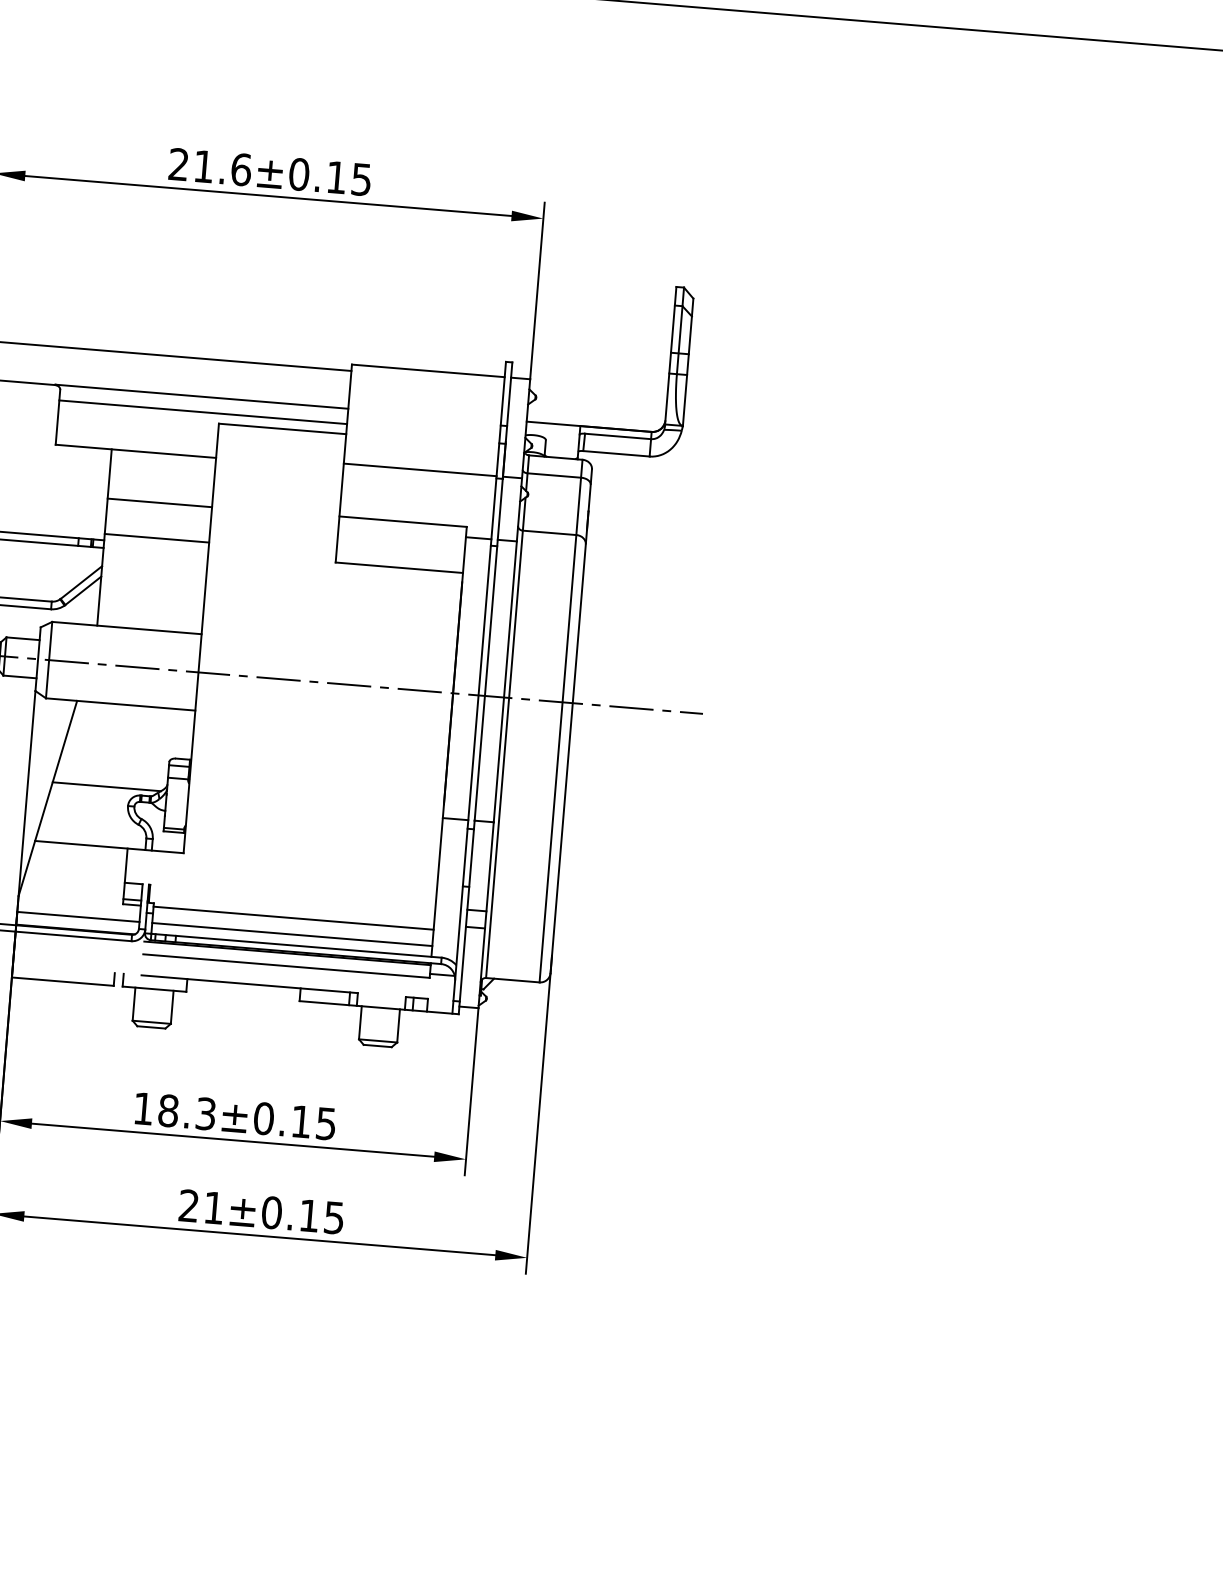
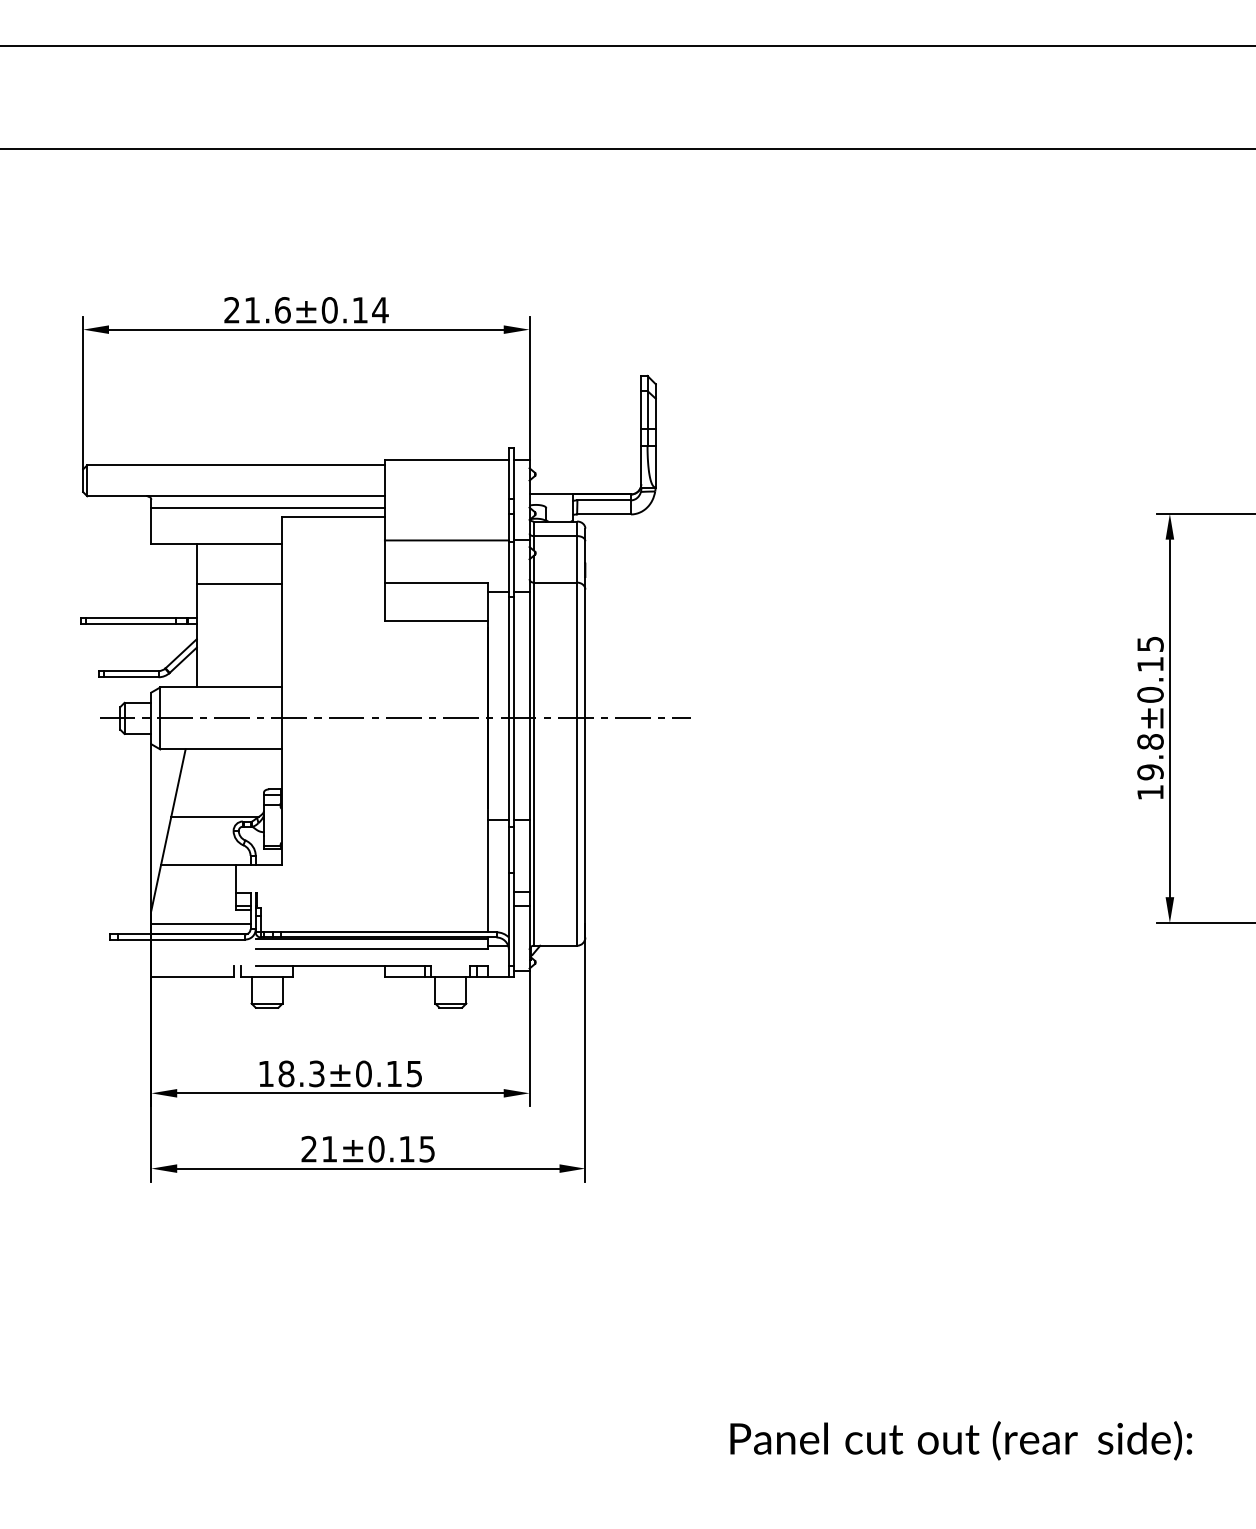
text: (361, 179) -> (380, 310), 21.6±0.15 -> 21.6±0.14
line: (156, 538) -> (238, 613), removed
line: (293, 918) -> (374, 910), removed
line: (292, 934) -> (374, 923), removed

